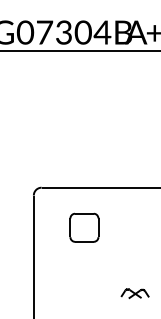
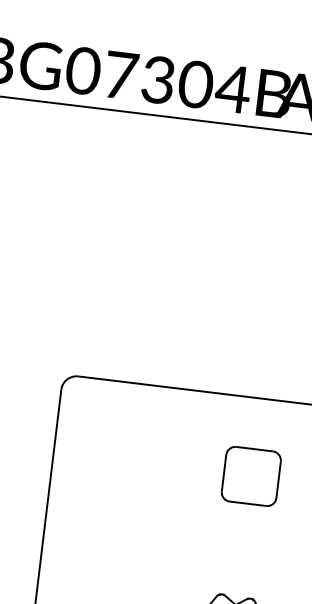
part: (84, 227) -> (251, 475), moved

